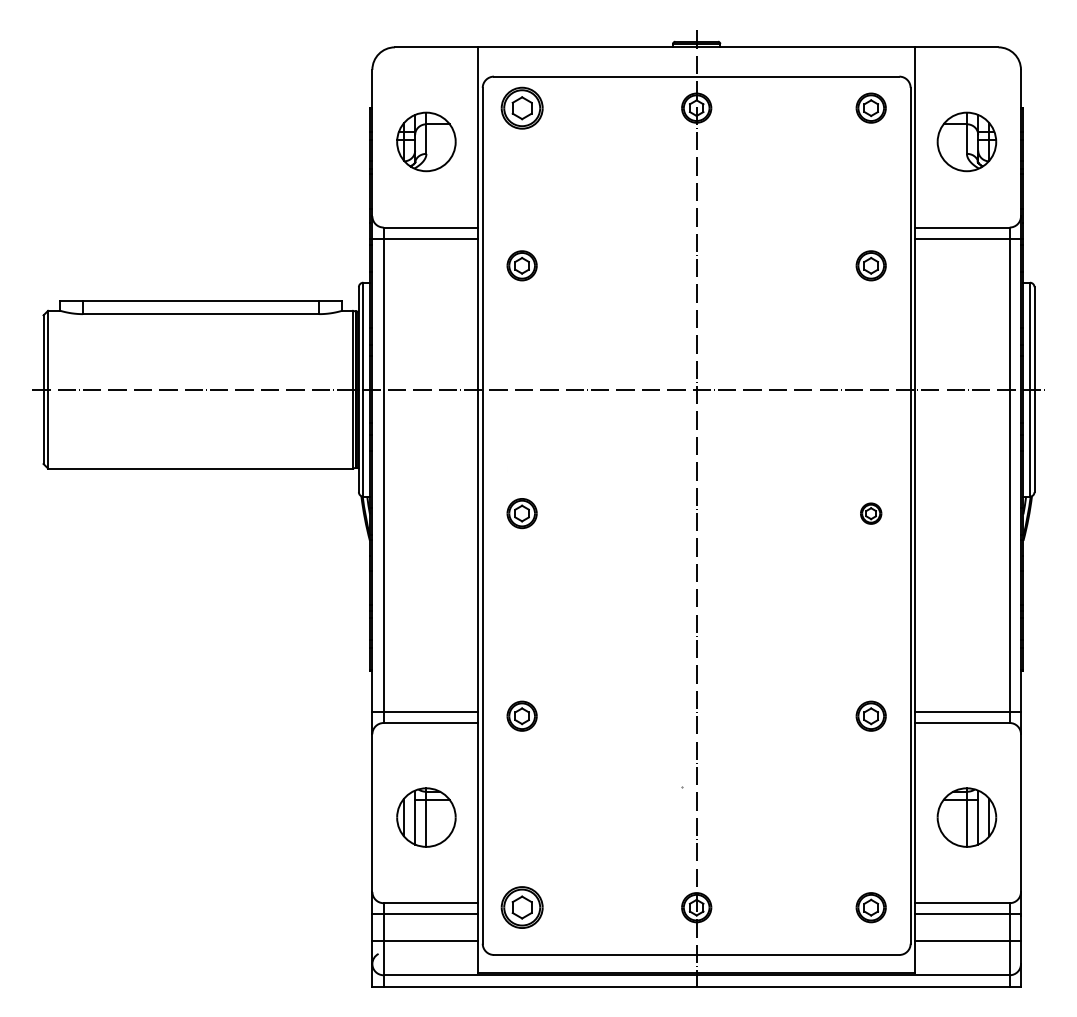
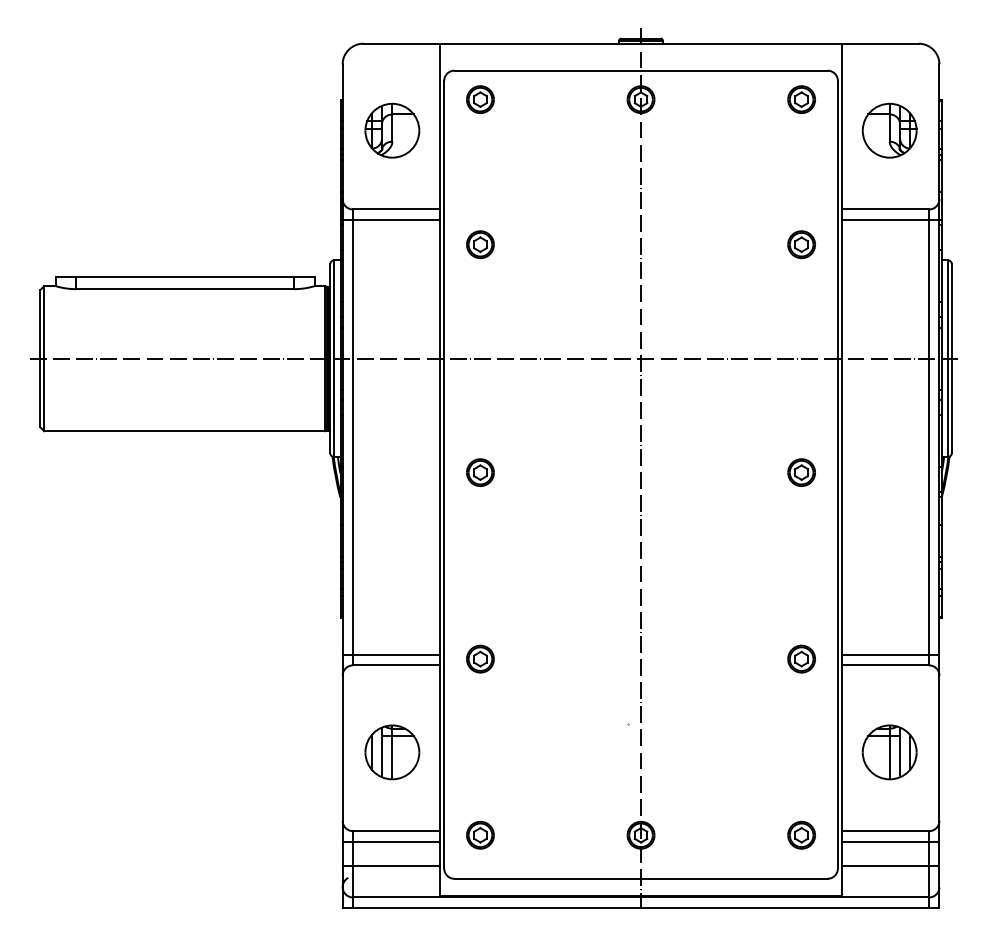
part: (521, 107) -> (479, 99), size x0.71
part: (870, 513) -> (800, 472), size x1.43
part: (521, 907) -> (479, 835), size x0.71

